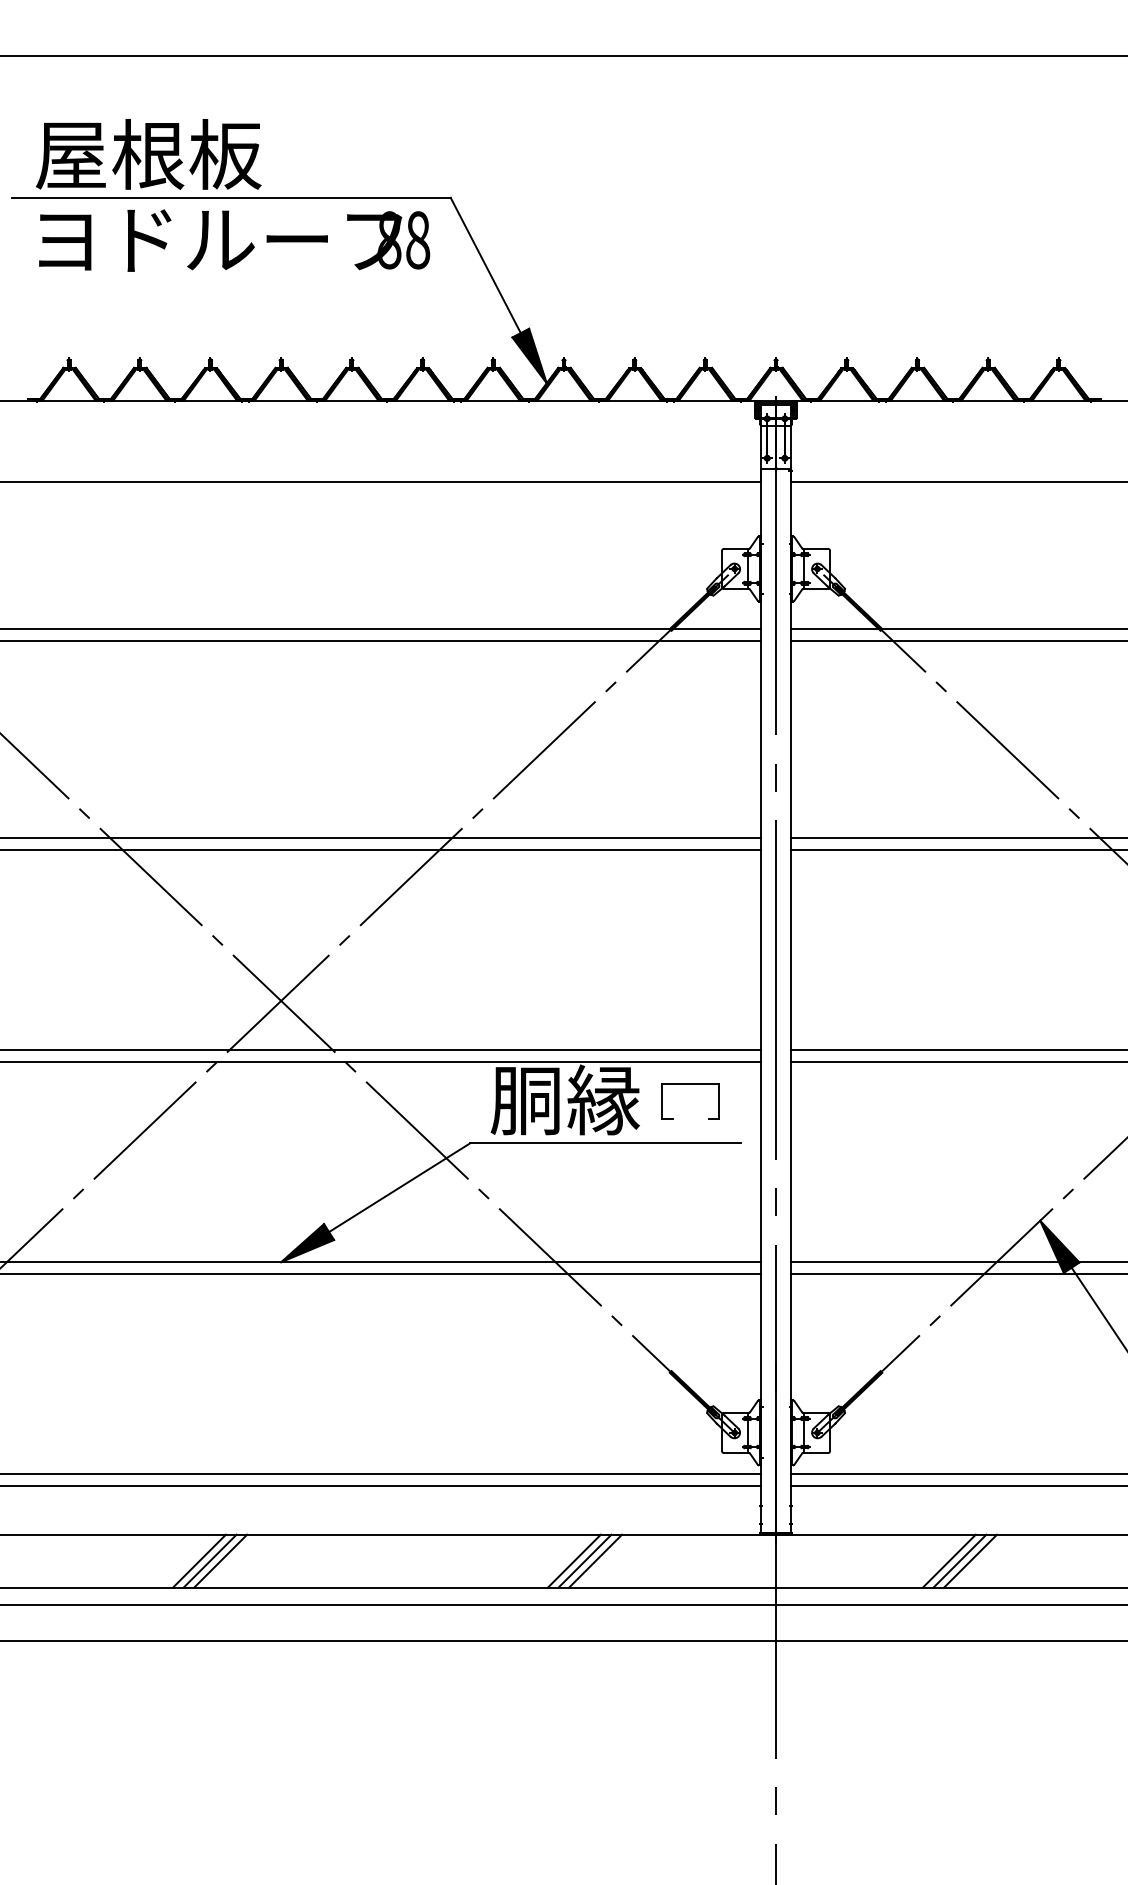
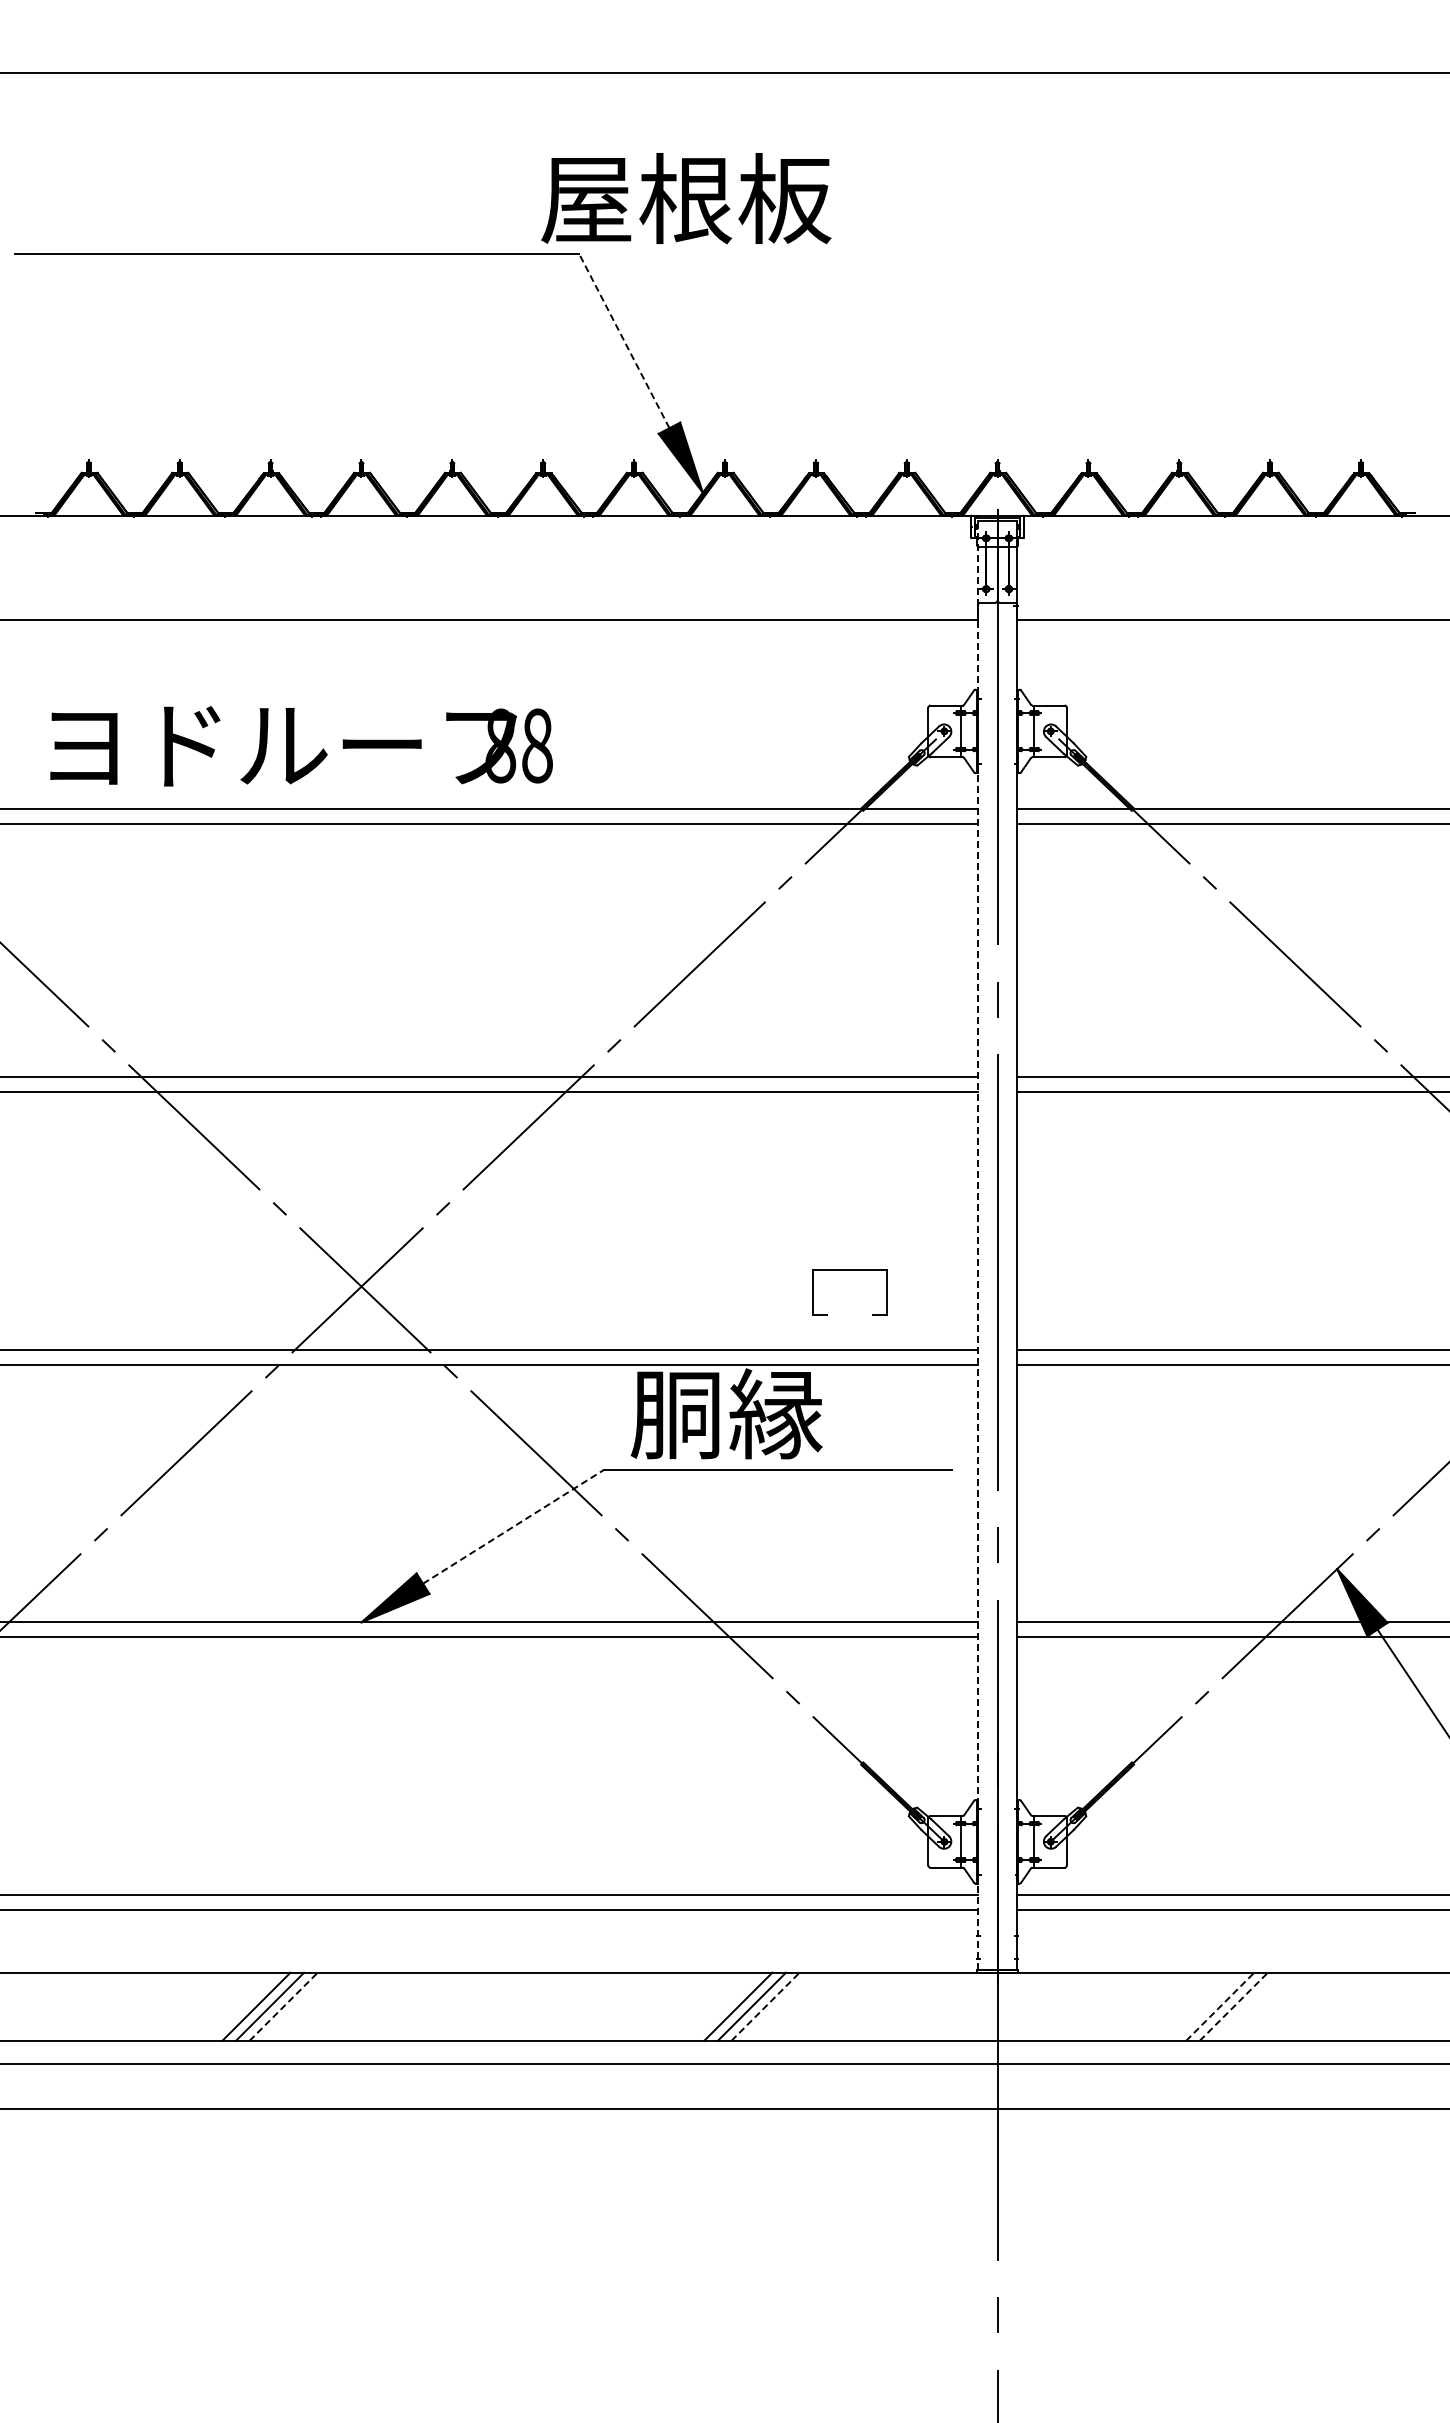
text: (148, 154) -> (686, 198), moved
text: (234, 240) -> (301, 746), moved
line: (485, 265) -> (624, 341), solid -> dashed
line: (761, 968) -> (978, 1245), solid -> dashed
part: (690, 1084) -> (849, 1270), moved
line: (400, 1187) -> (514, 1526), solid -> dashed
line: (221, 1561) -> (284, 2006), solid -> dashed
line: (595, 1561) -> (765, 2006), solid -> dashed
line: (949, 1561) -> (1220, 2006), solid -> dashed
line: (960, 1561) -> (1234, 2006), solid -> dashed
line: (970, 1561) -> (1247, 2006), removed

